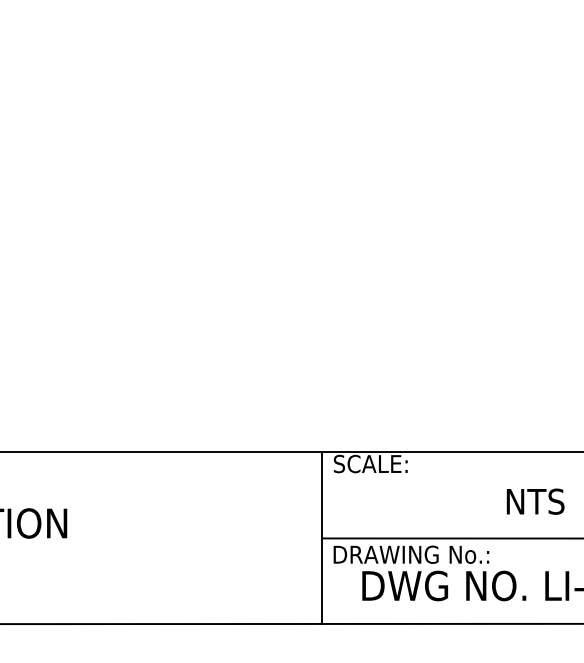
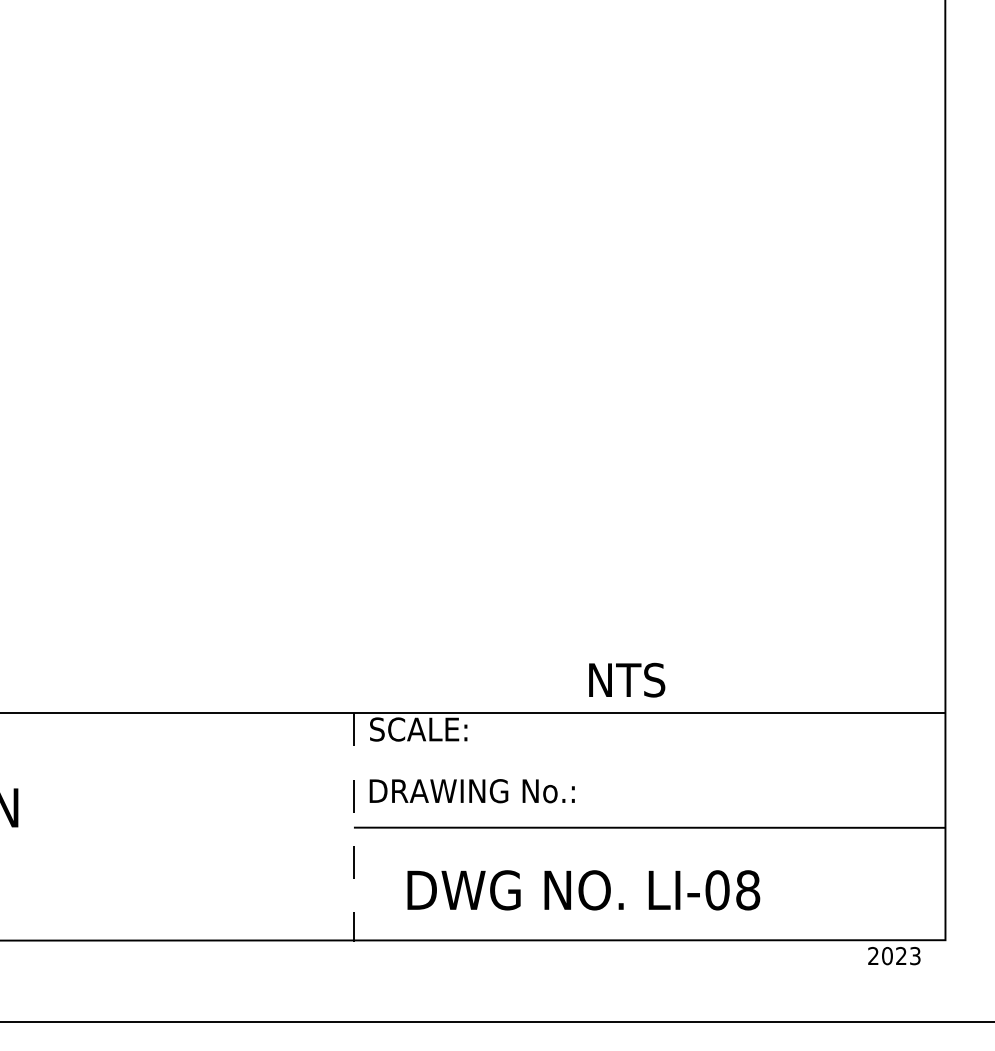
text: (535, 501) -> (627, 679), moved
line: (321, 538) -> (353, 827), solid -> dashed
text: (410, 555) -> (471, 791), moved

